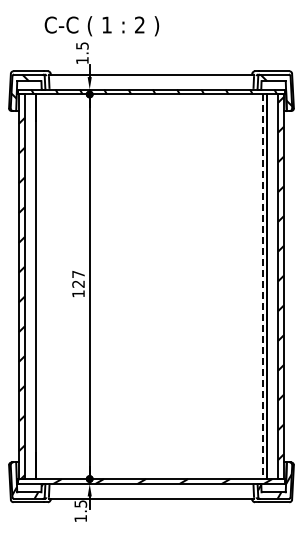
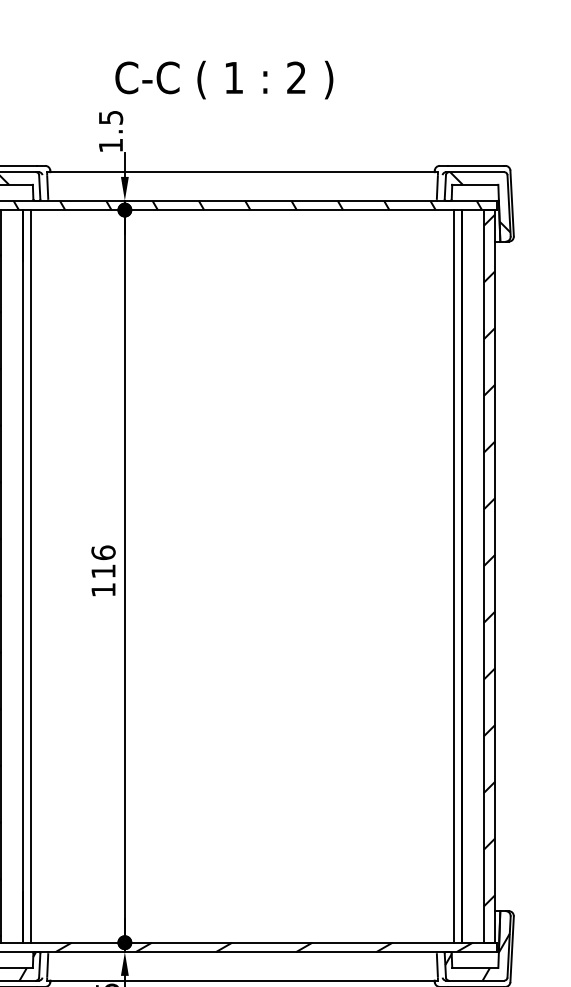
text: (101, 26) -> (223, 80), moved
text: (78, 278) -> (103, 560), 127 -> 116
line: (40, 286) -> (31, 575), added
line: (262, 287) -> (454, 577), dashed -> solid

